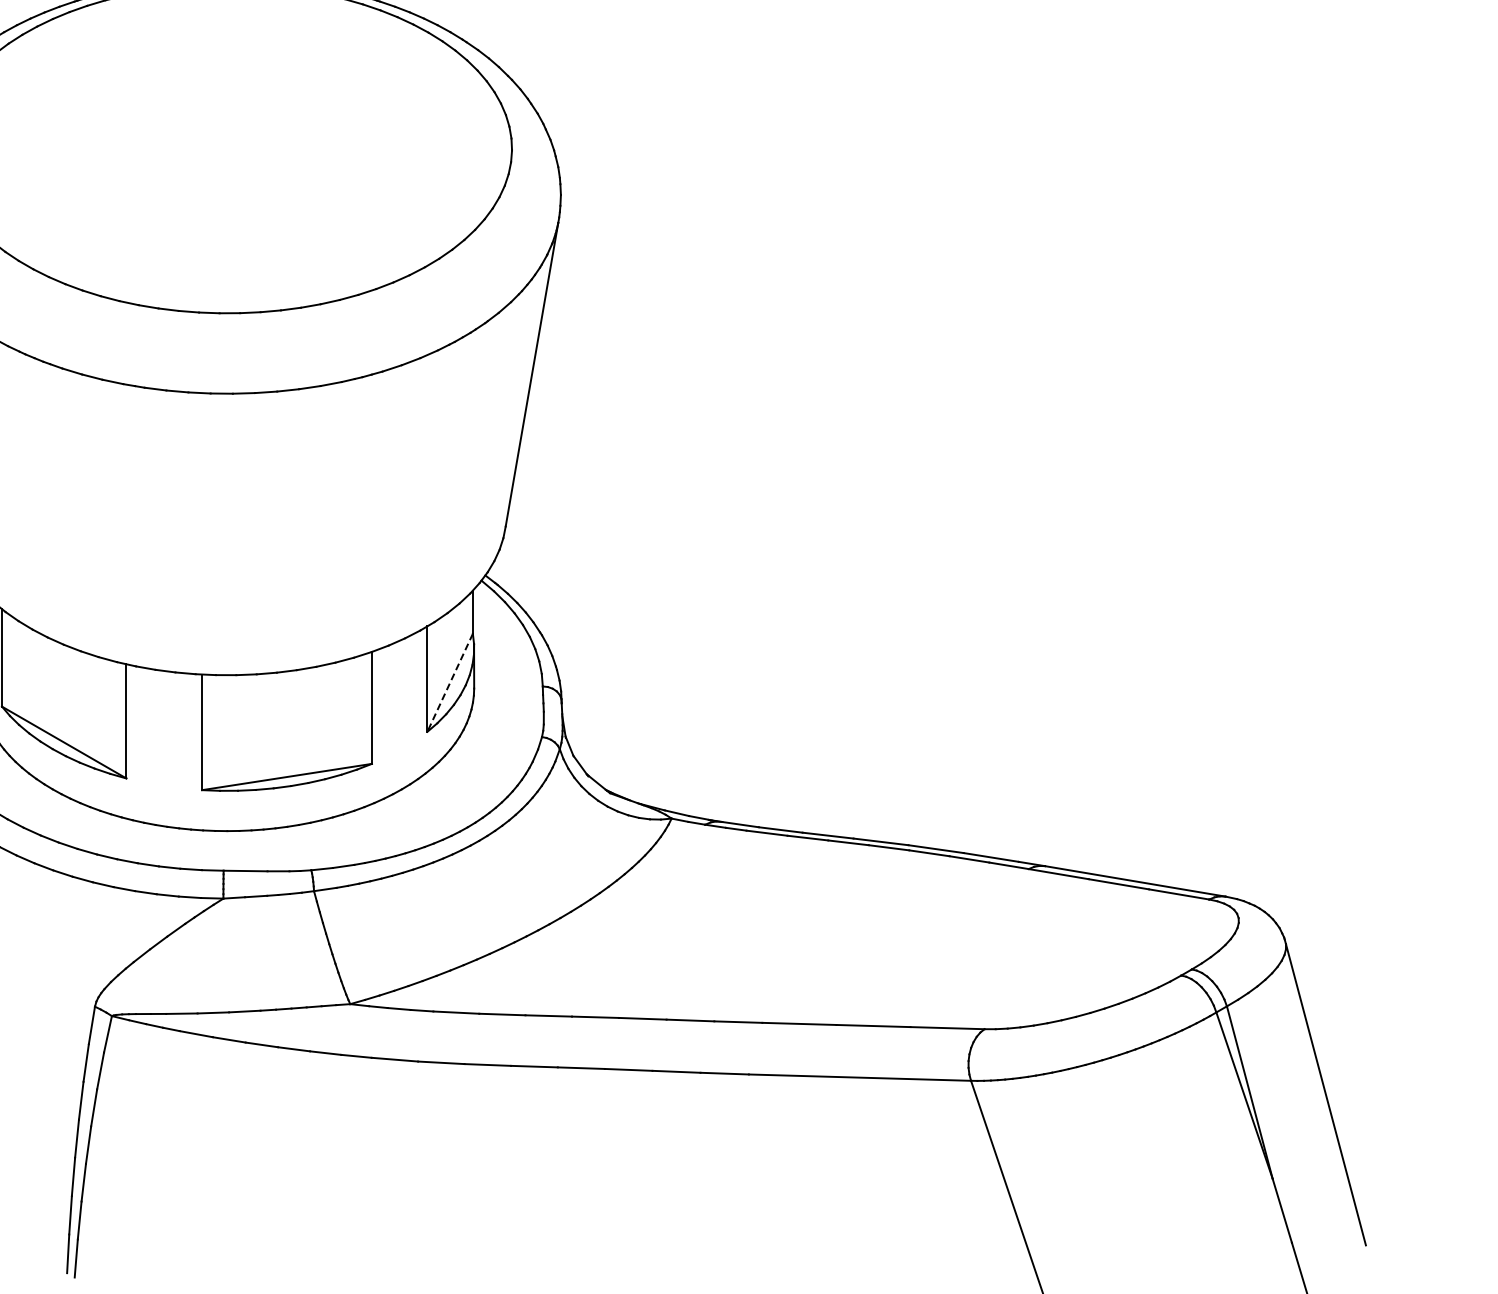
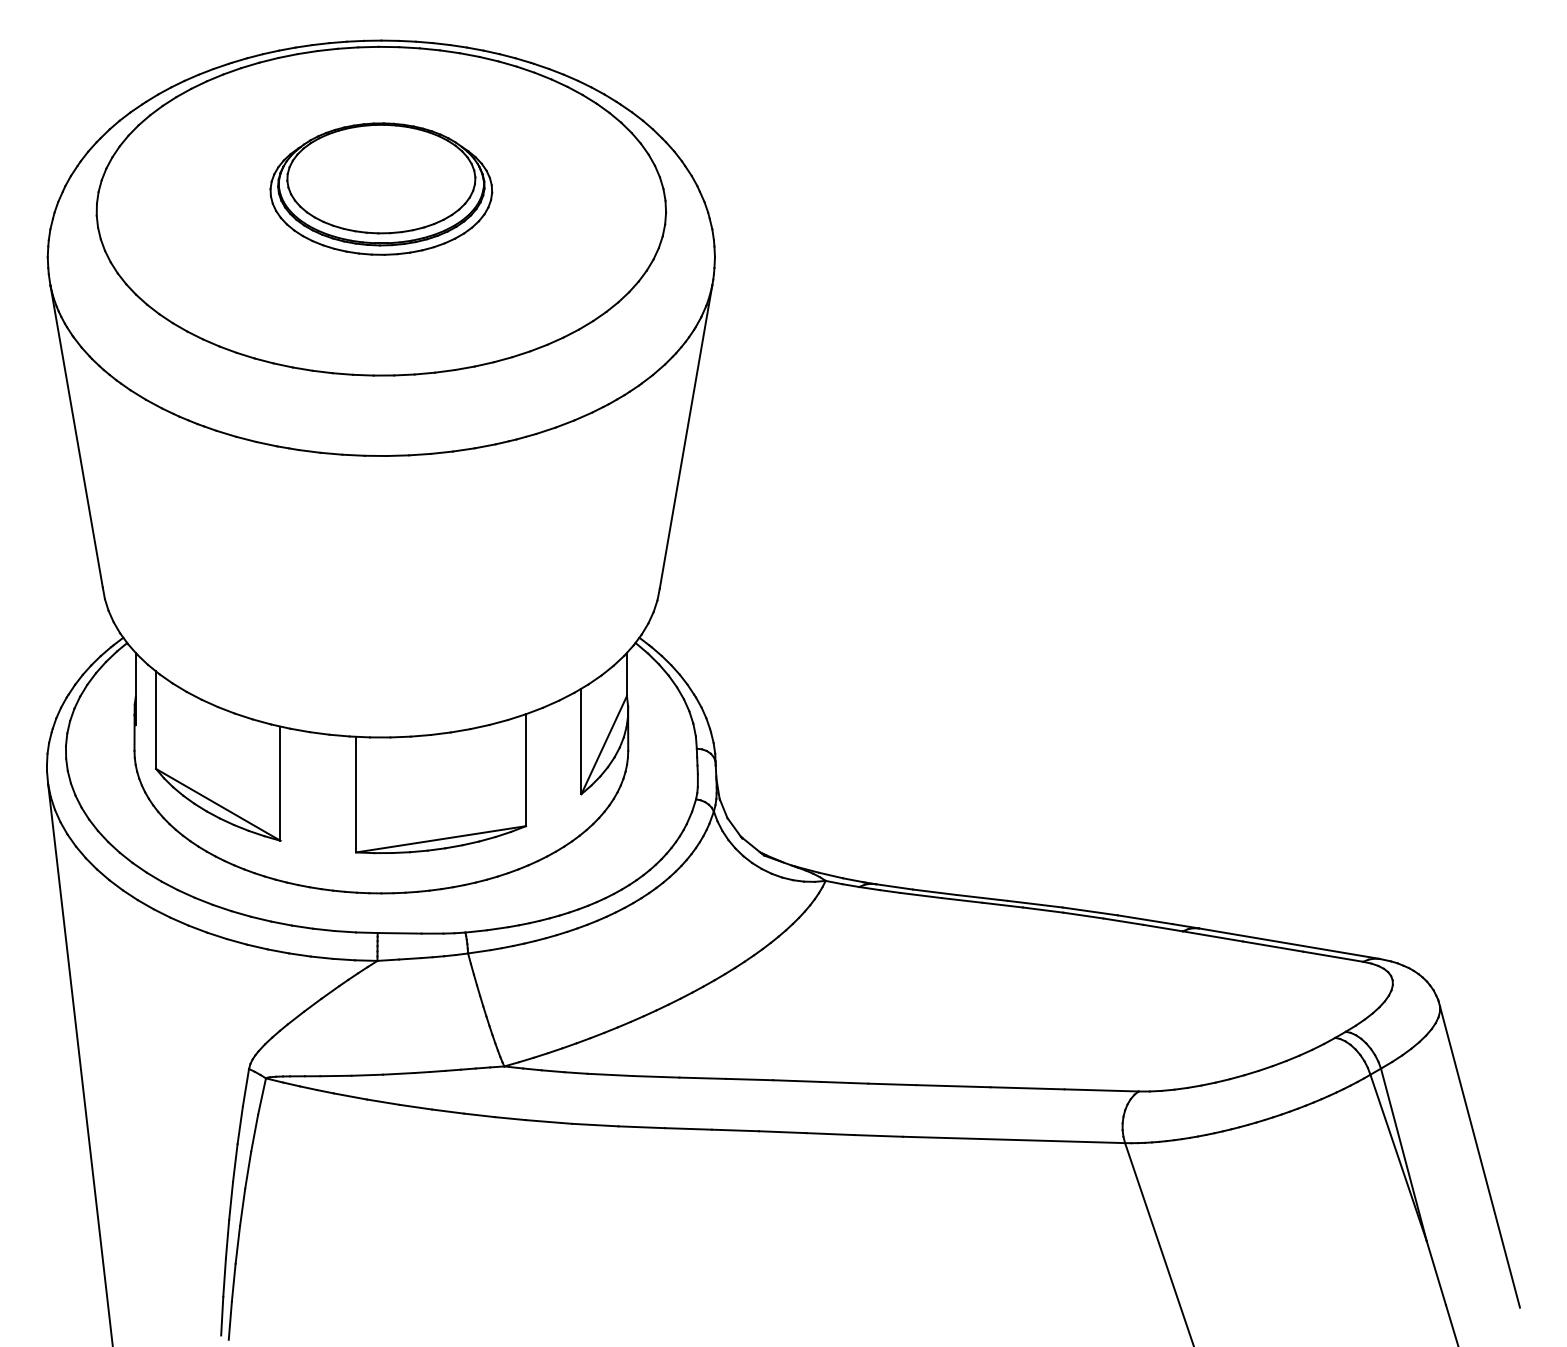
part: (227, 126) -> (381, 188), added
line: (449, 683) -> (603, 745), dashed -> solid

